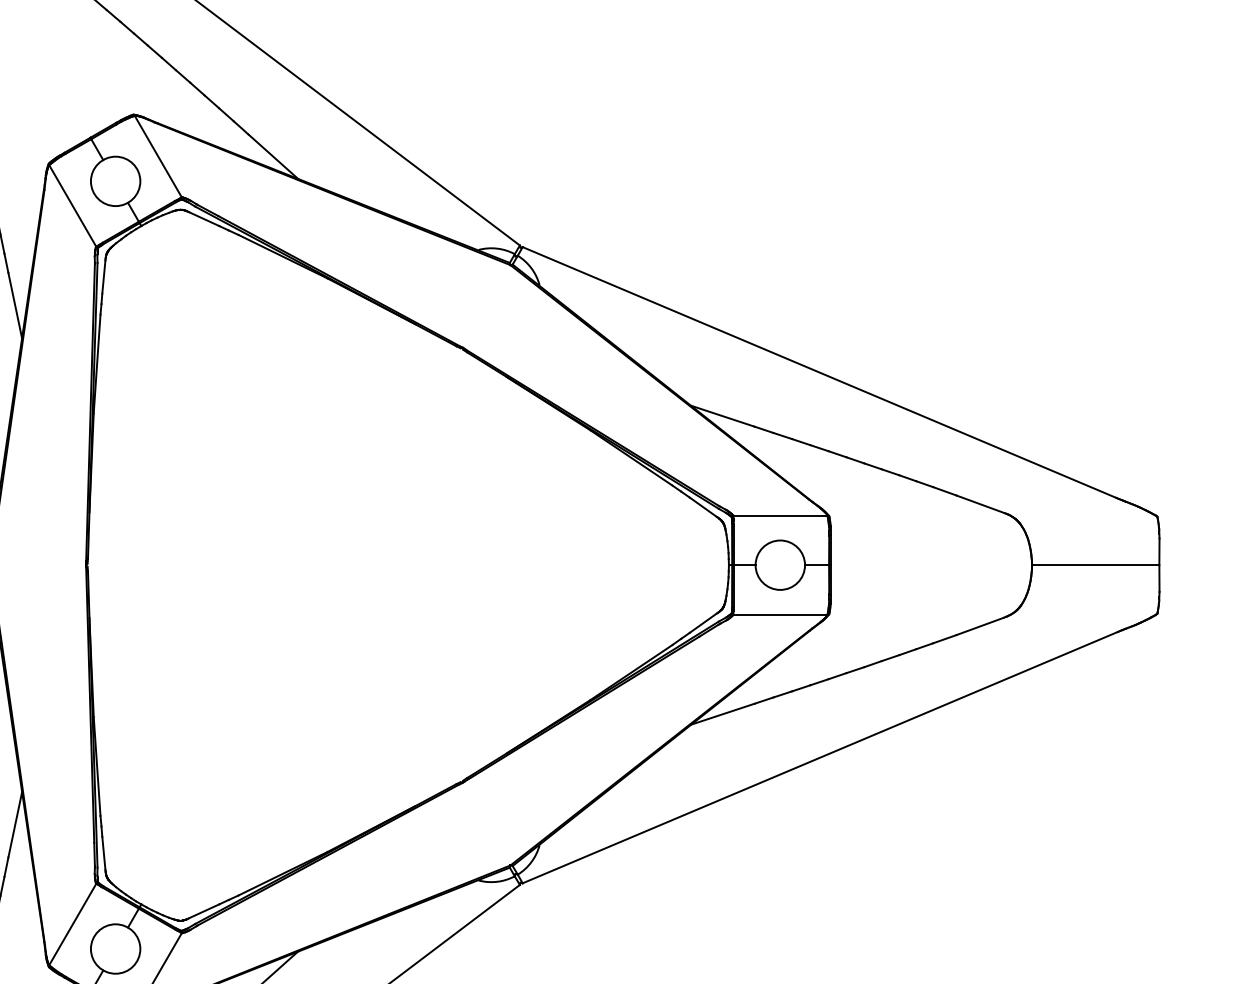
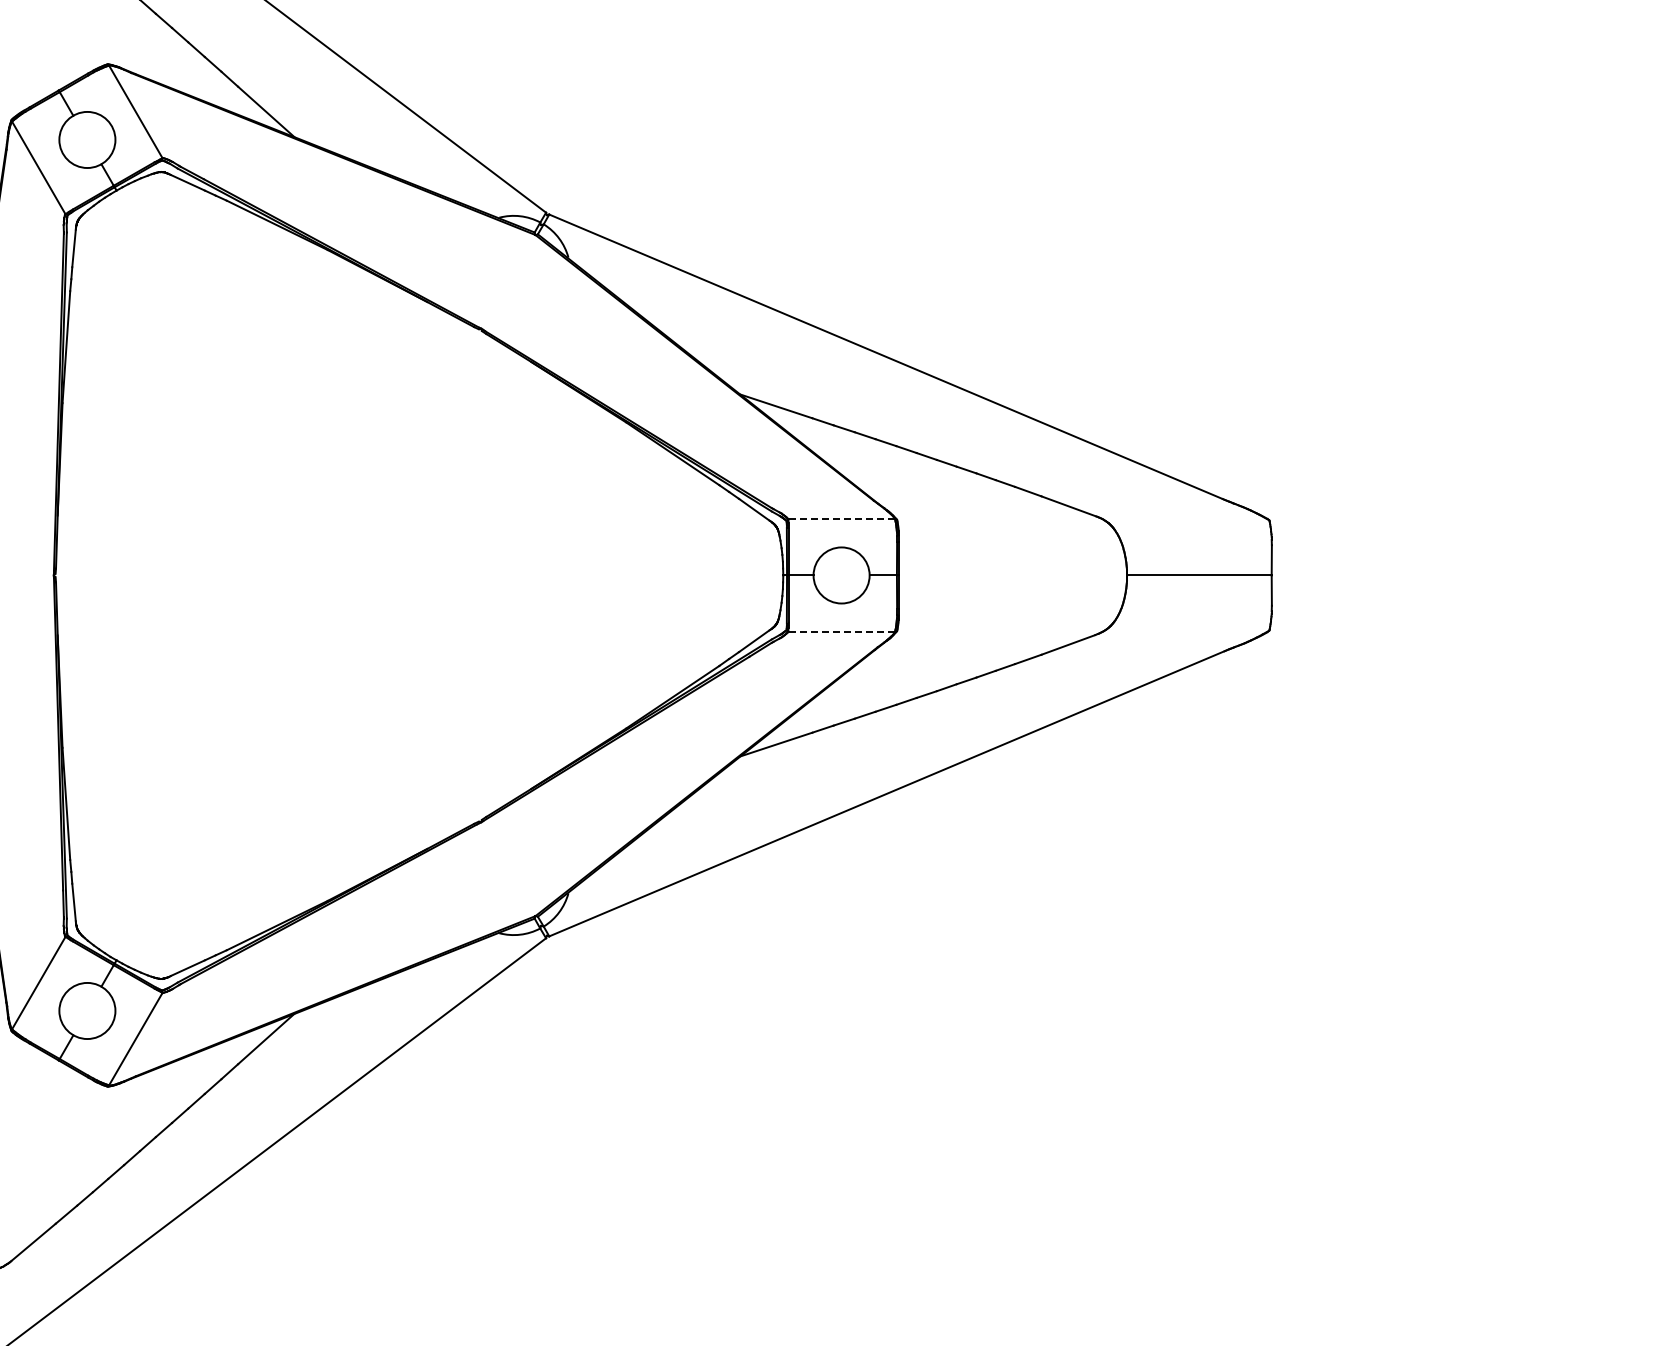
line: (780, 515) -> (841, 519), solid -> dashed
line: (781, 614) -> (842, 631), solid -> dashed

